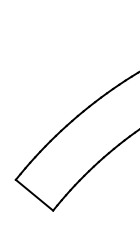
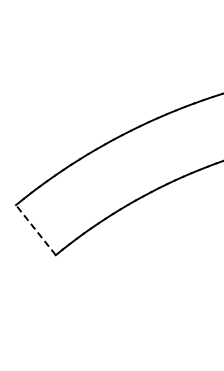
line: (34, 195) -> (35, 230), solid -> dashed

